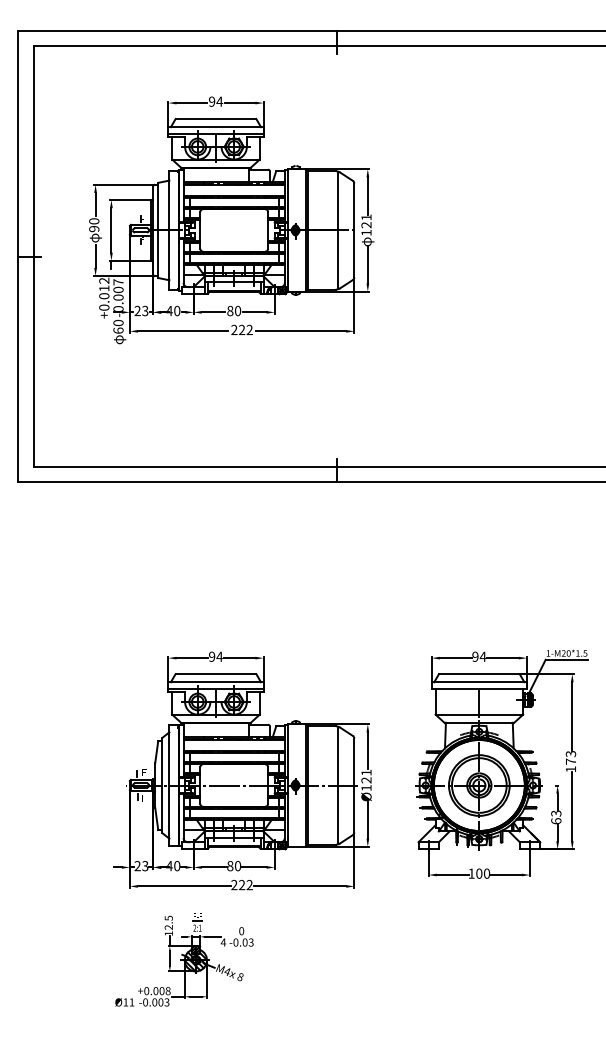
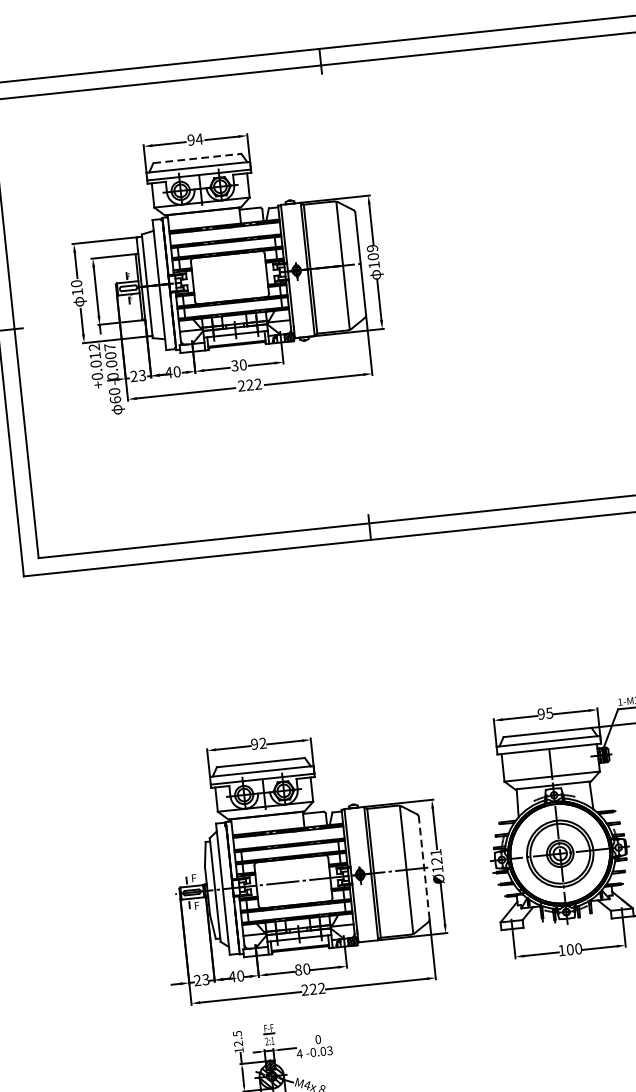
line: (216, 119) -> (197, 158), solid -> dashed
text: (366, 221) -> (372, 252), 121 -> 109
text: (94, 229) -> (77, 292), 90 -> 10
text: (230, 310) -> (235, 365), 80 -> 30
text: (219, 656) -> (262, 743), 94 -> 92
text: (482, 656) -> (548, 712), 94 -> 95
line: (354, 785) -> (424, 868), solid -> dashed

